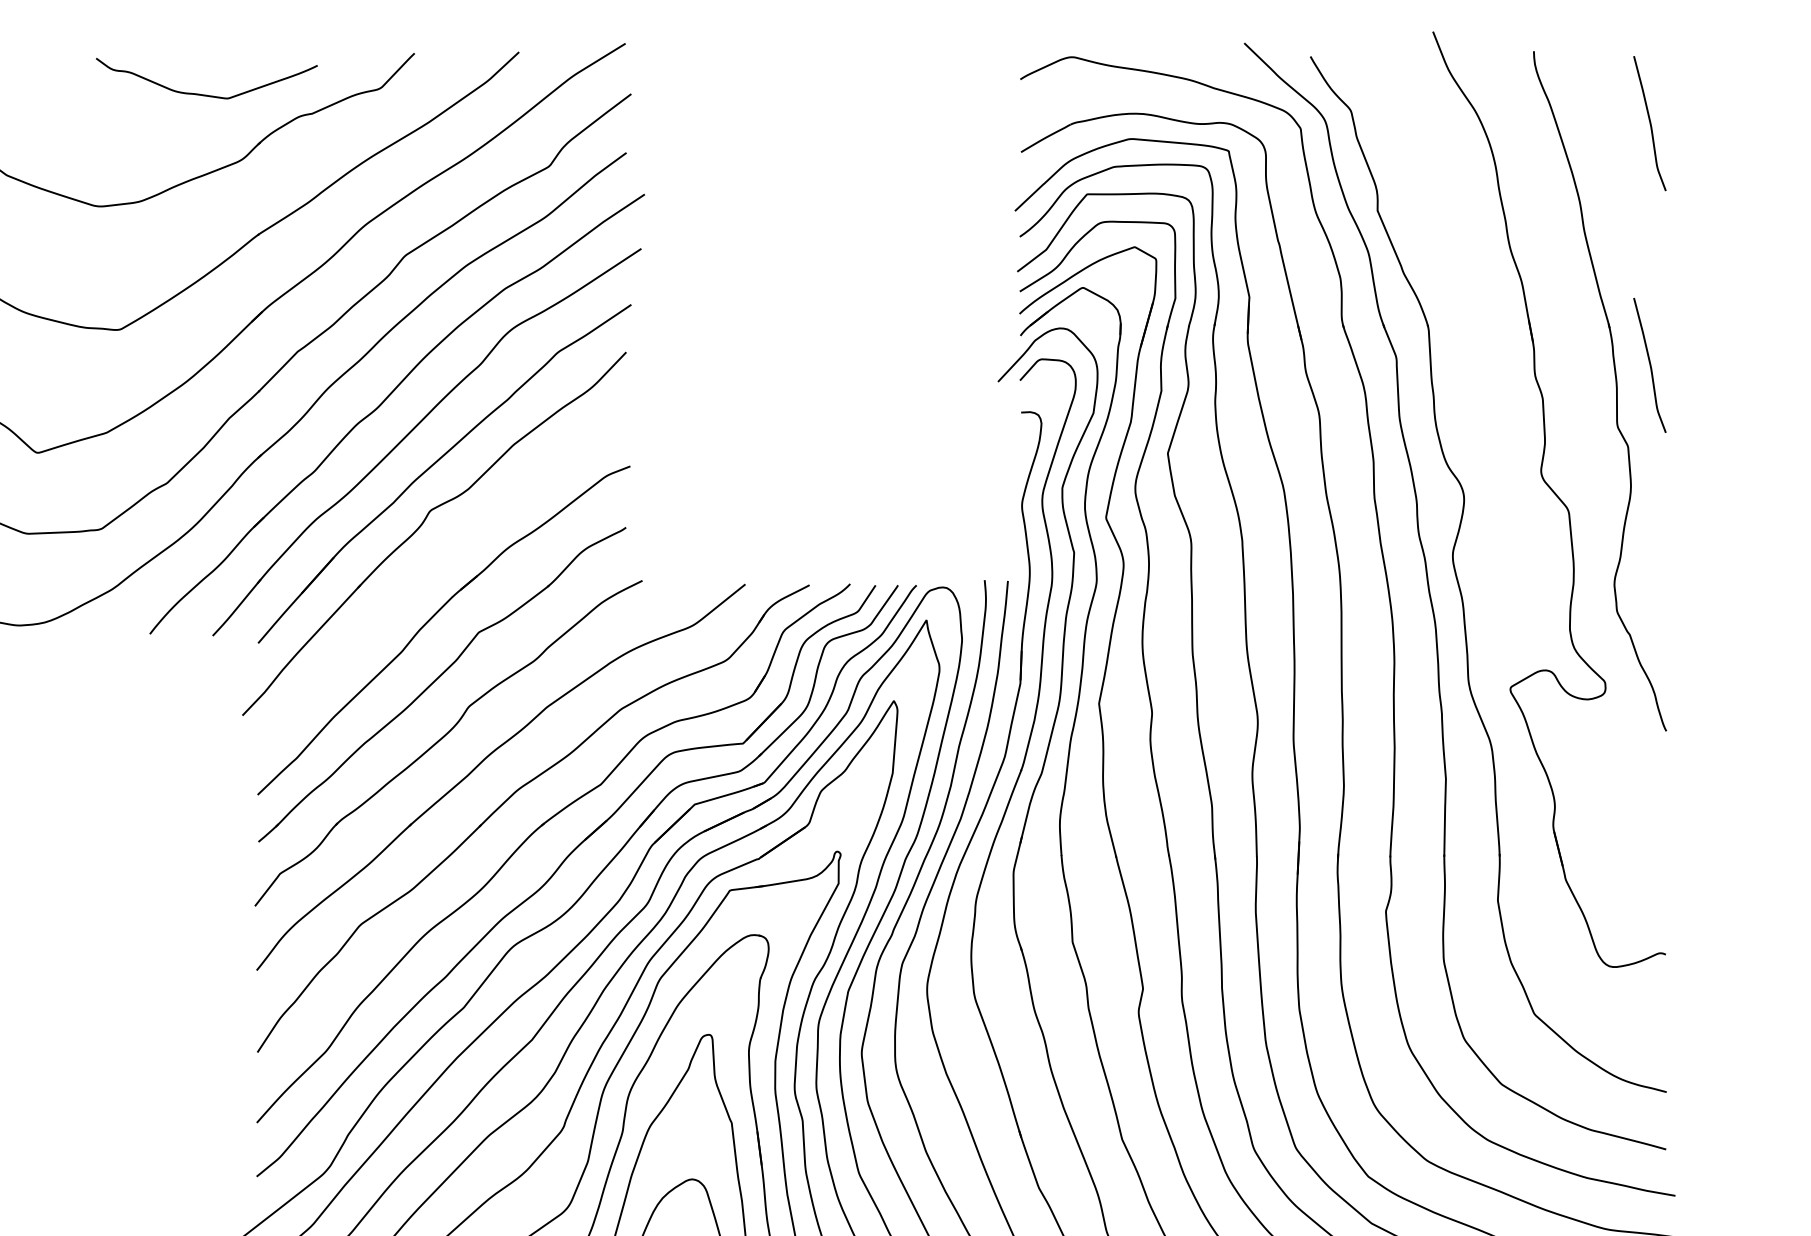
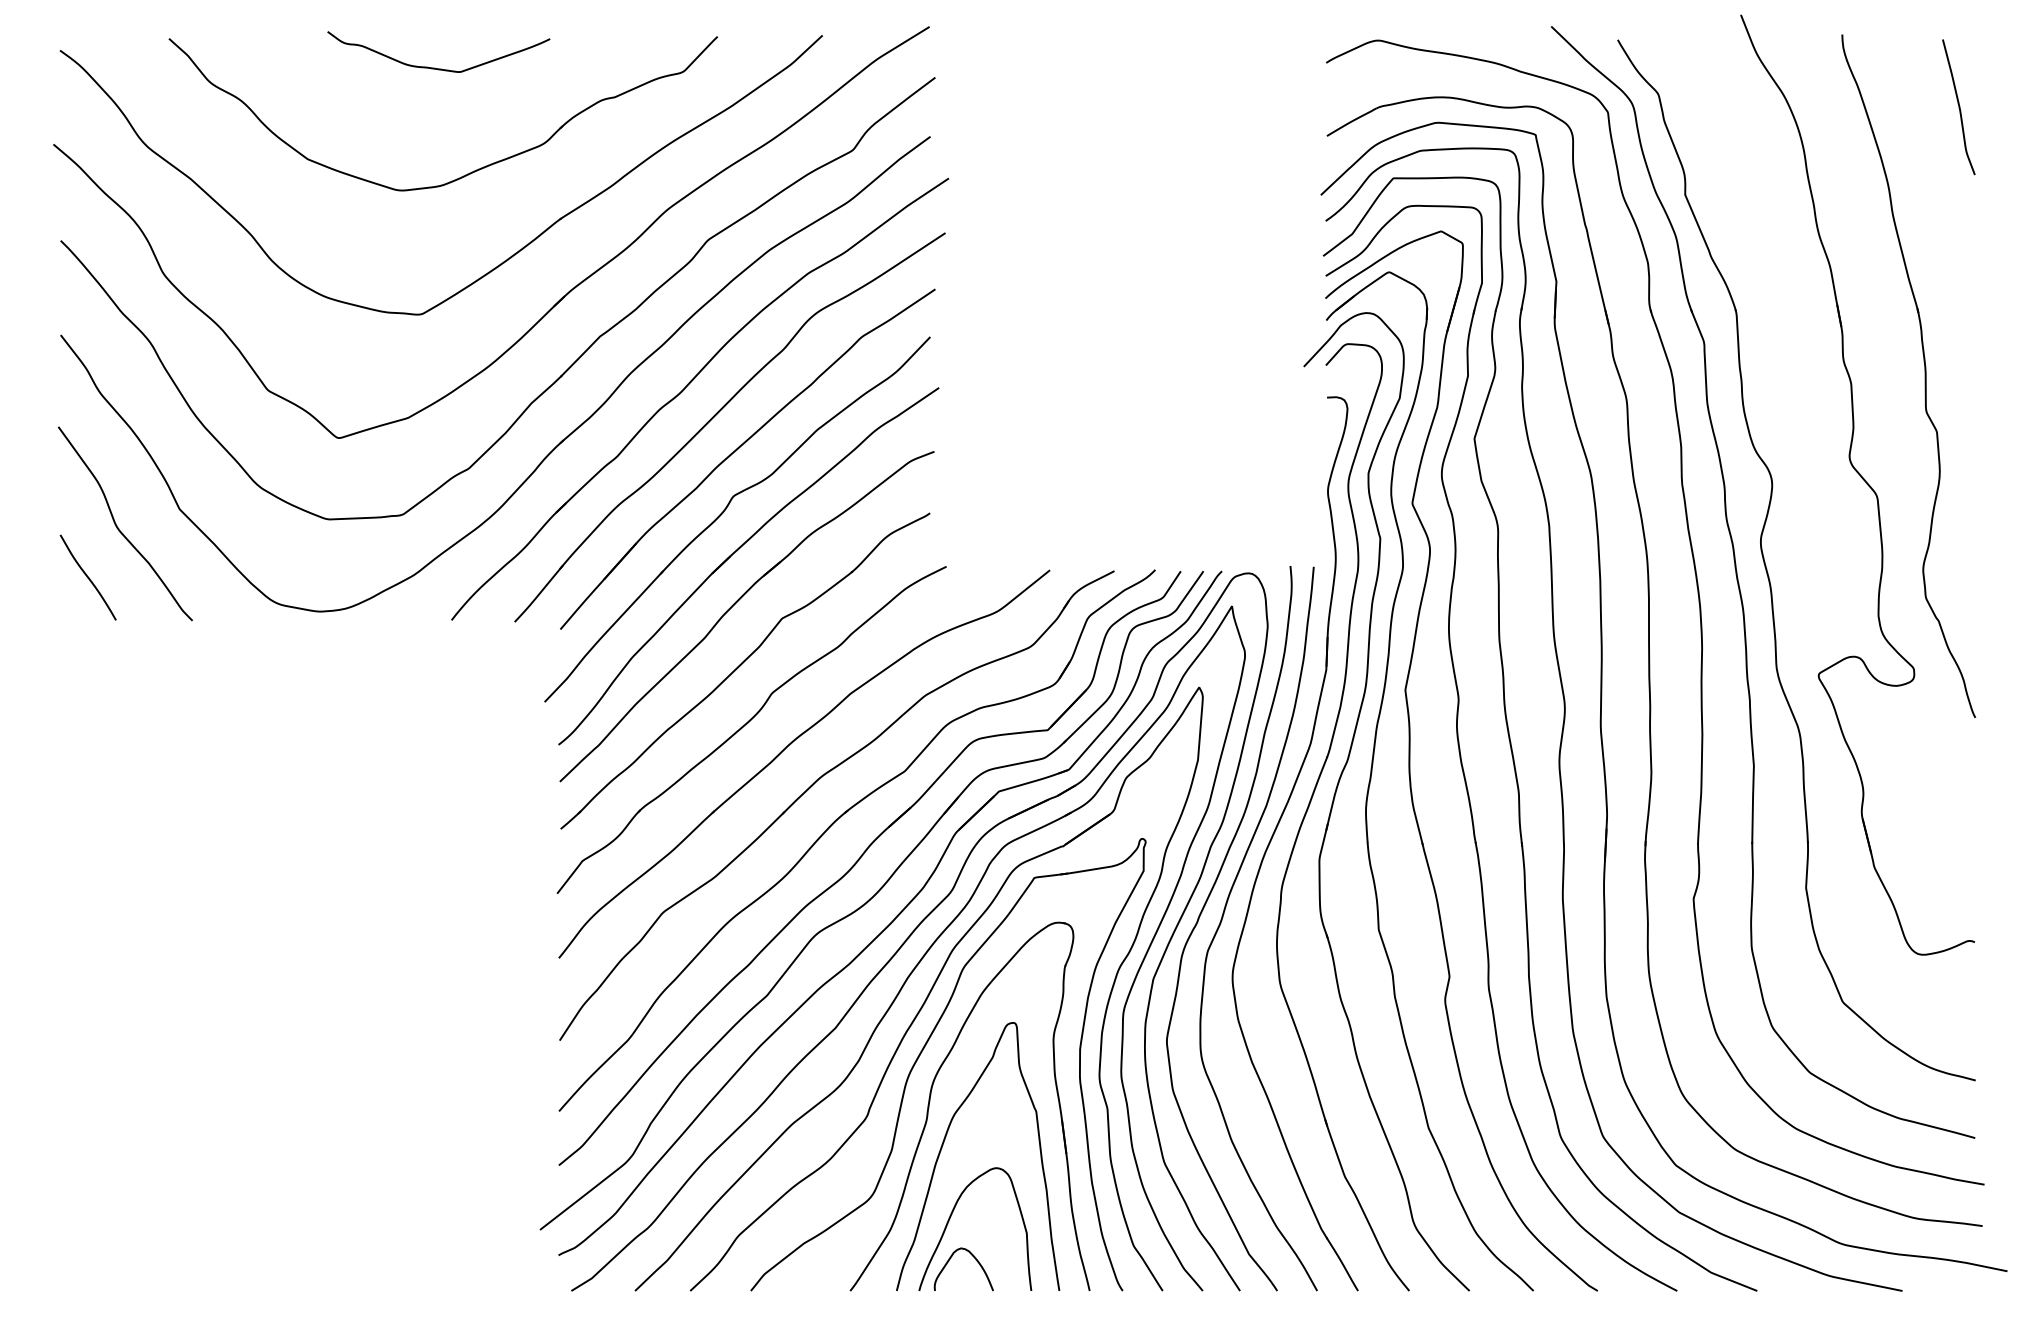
curve: (202, 93) -> (434, 67), moved
curve: (1649, 365) -> (1958, 350), removed
part: (434, 565) -> (737, 551), added

